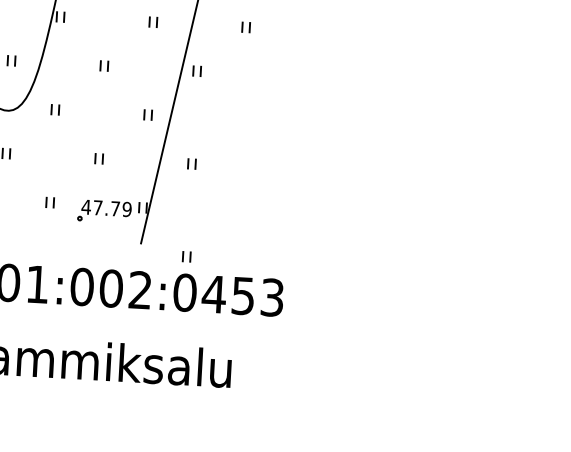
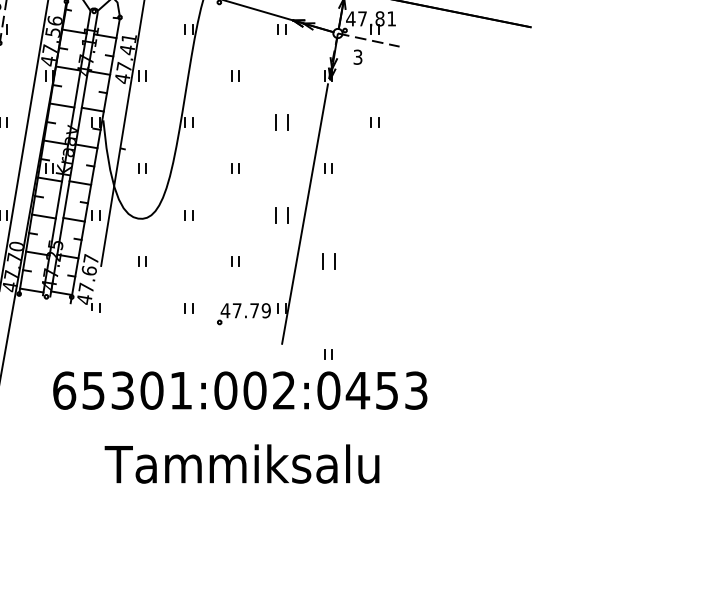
part: (152, 22) -> (281, 122), size x1.6
part: (147, 115) -> (281, 215), size x1.6
part: (191, 163) -> (328, 261), size x1.6

